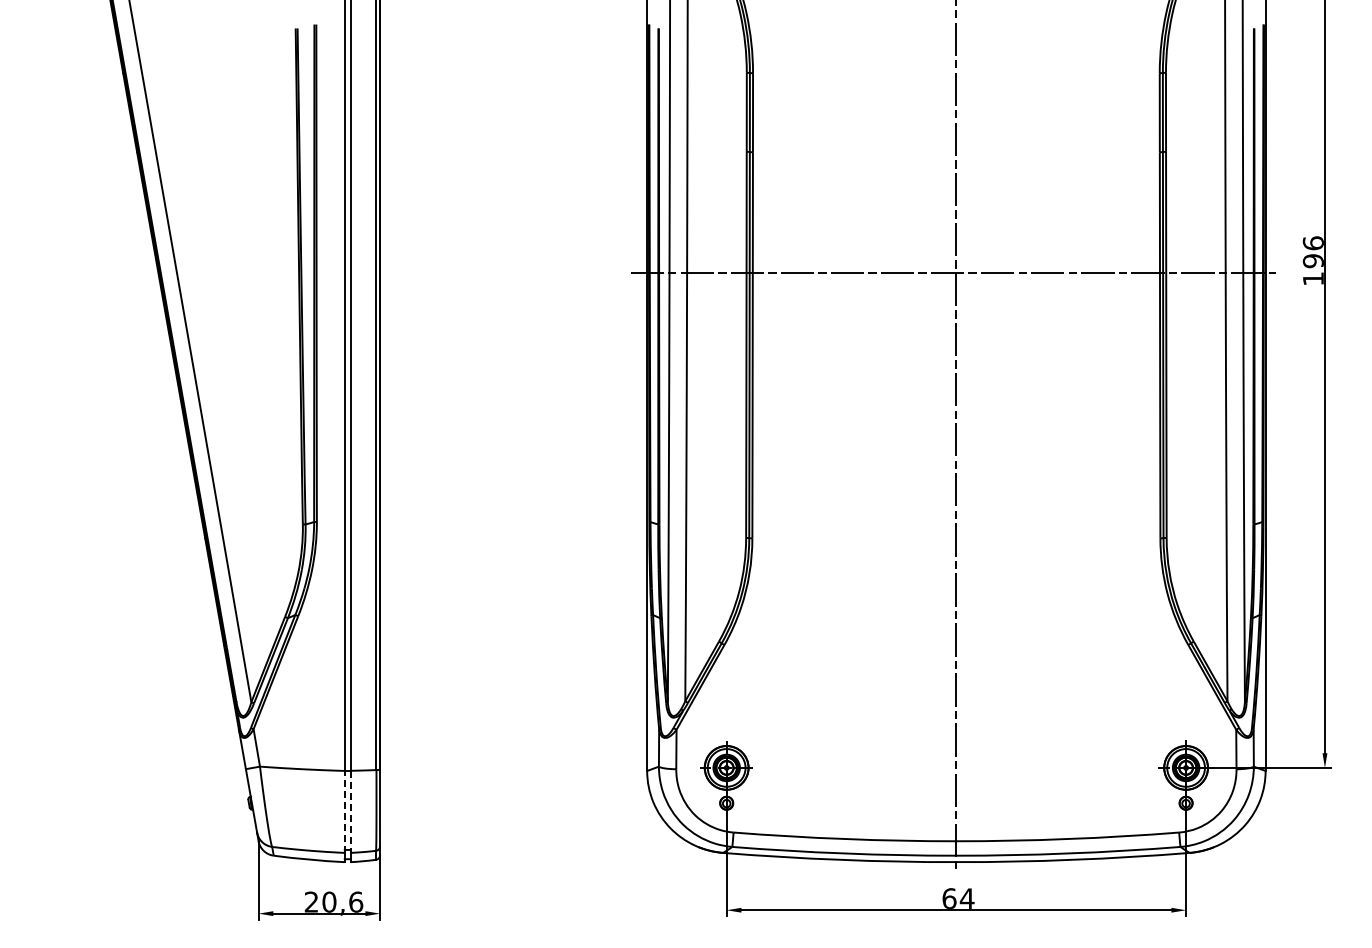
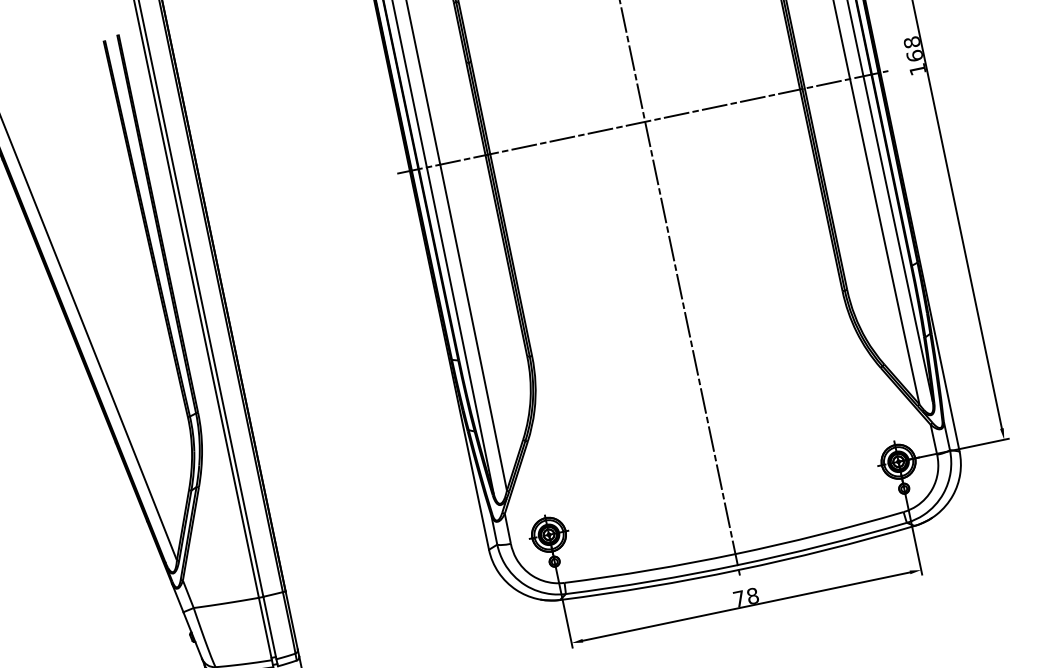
text: (1312, 252) -> (912, 49), 196 -> 168
line: (344, 811) -> (265, 628), dashed -> solid
line: (350, 812) -> (269, 628), dashed -> solid
text: (958, 898) -> (746, 597), 64 -> 78

